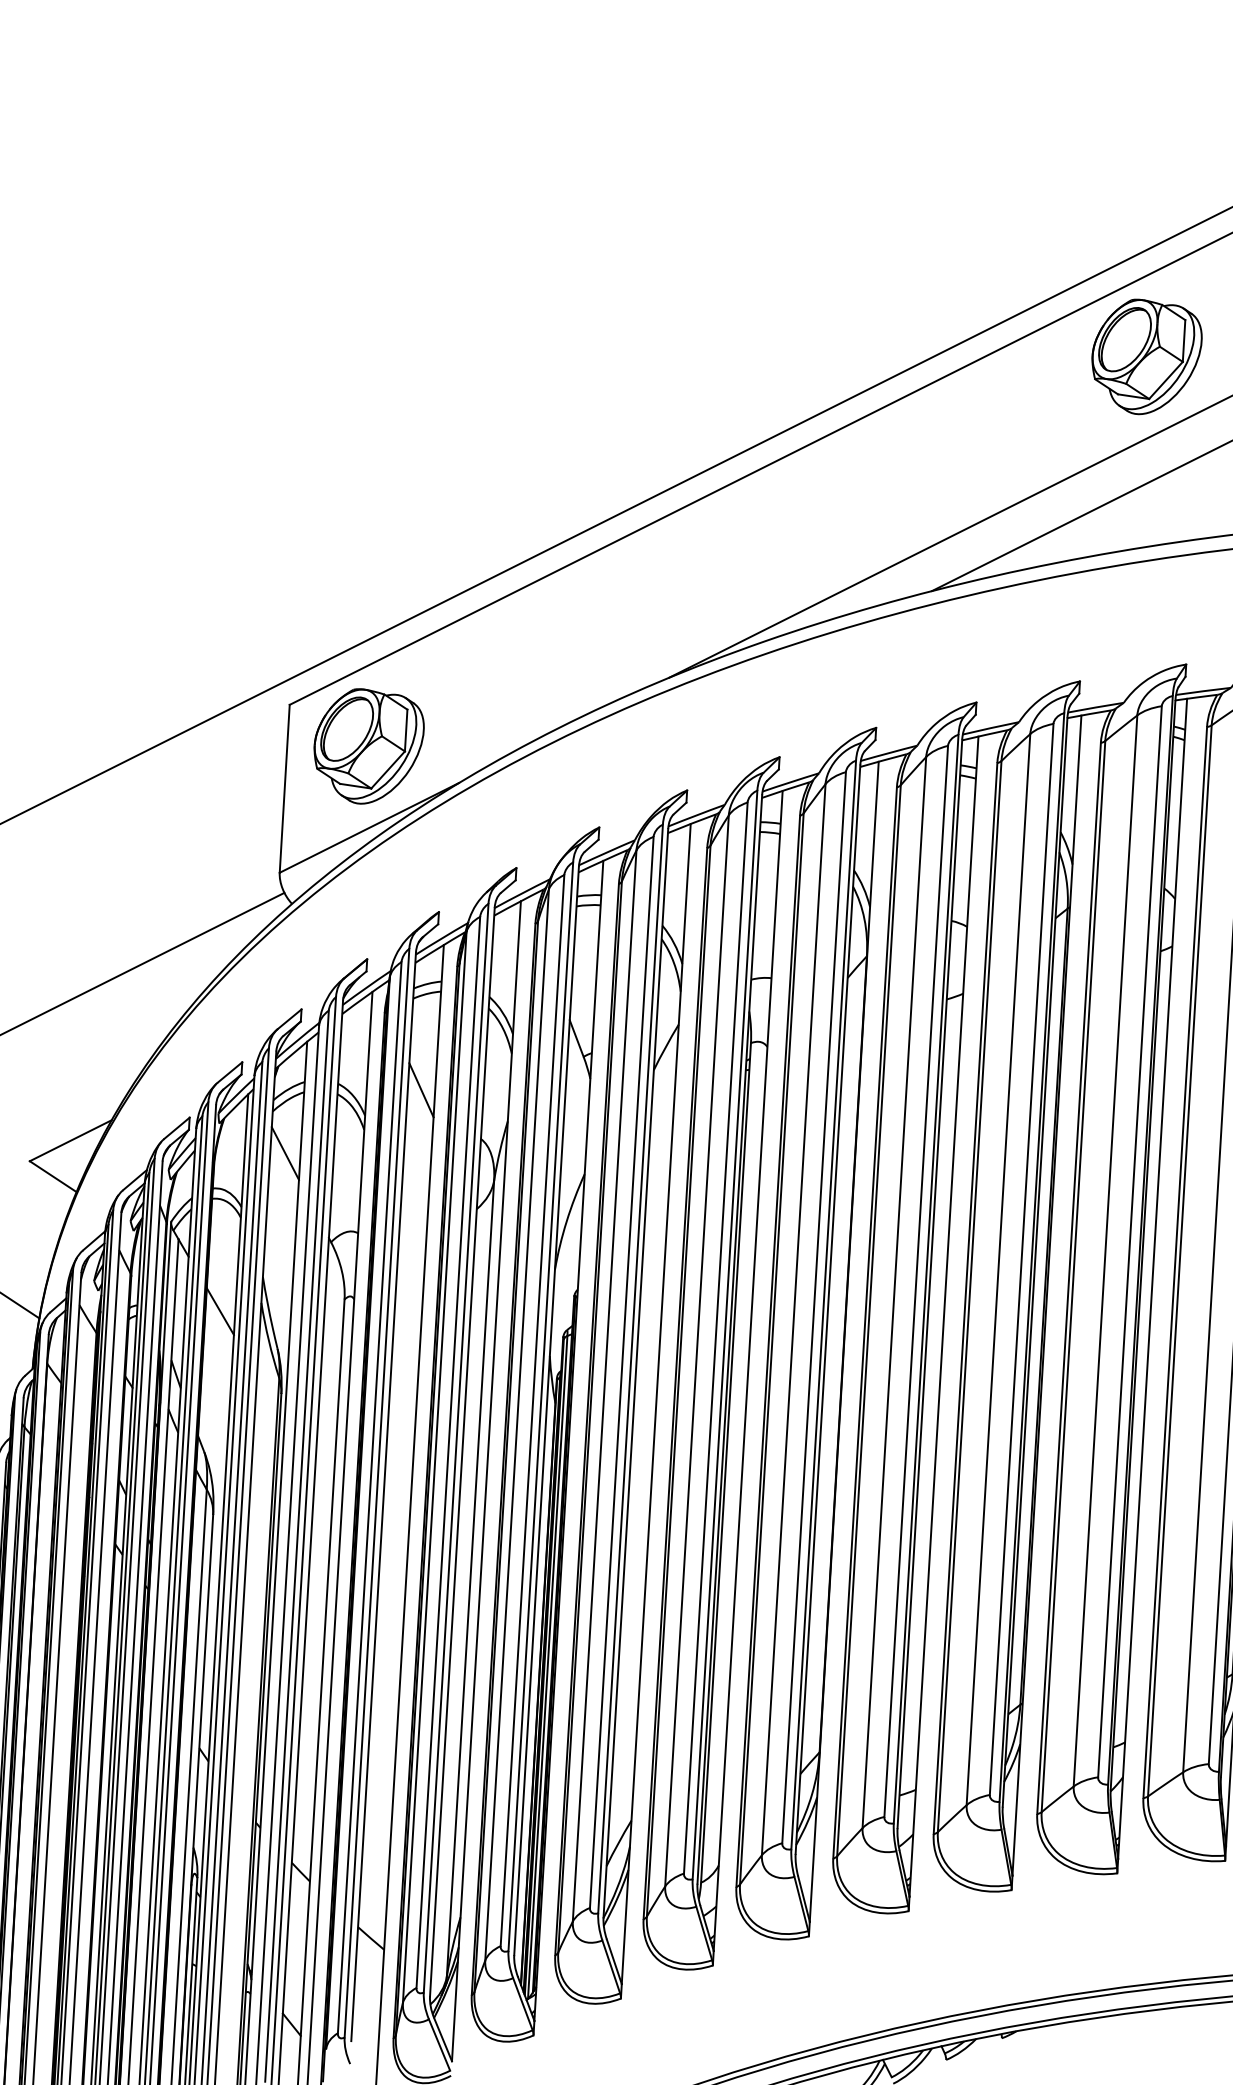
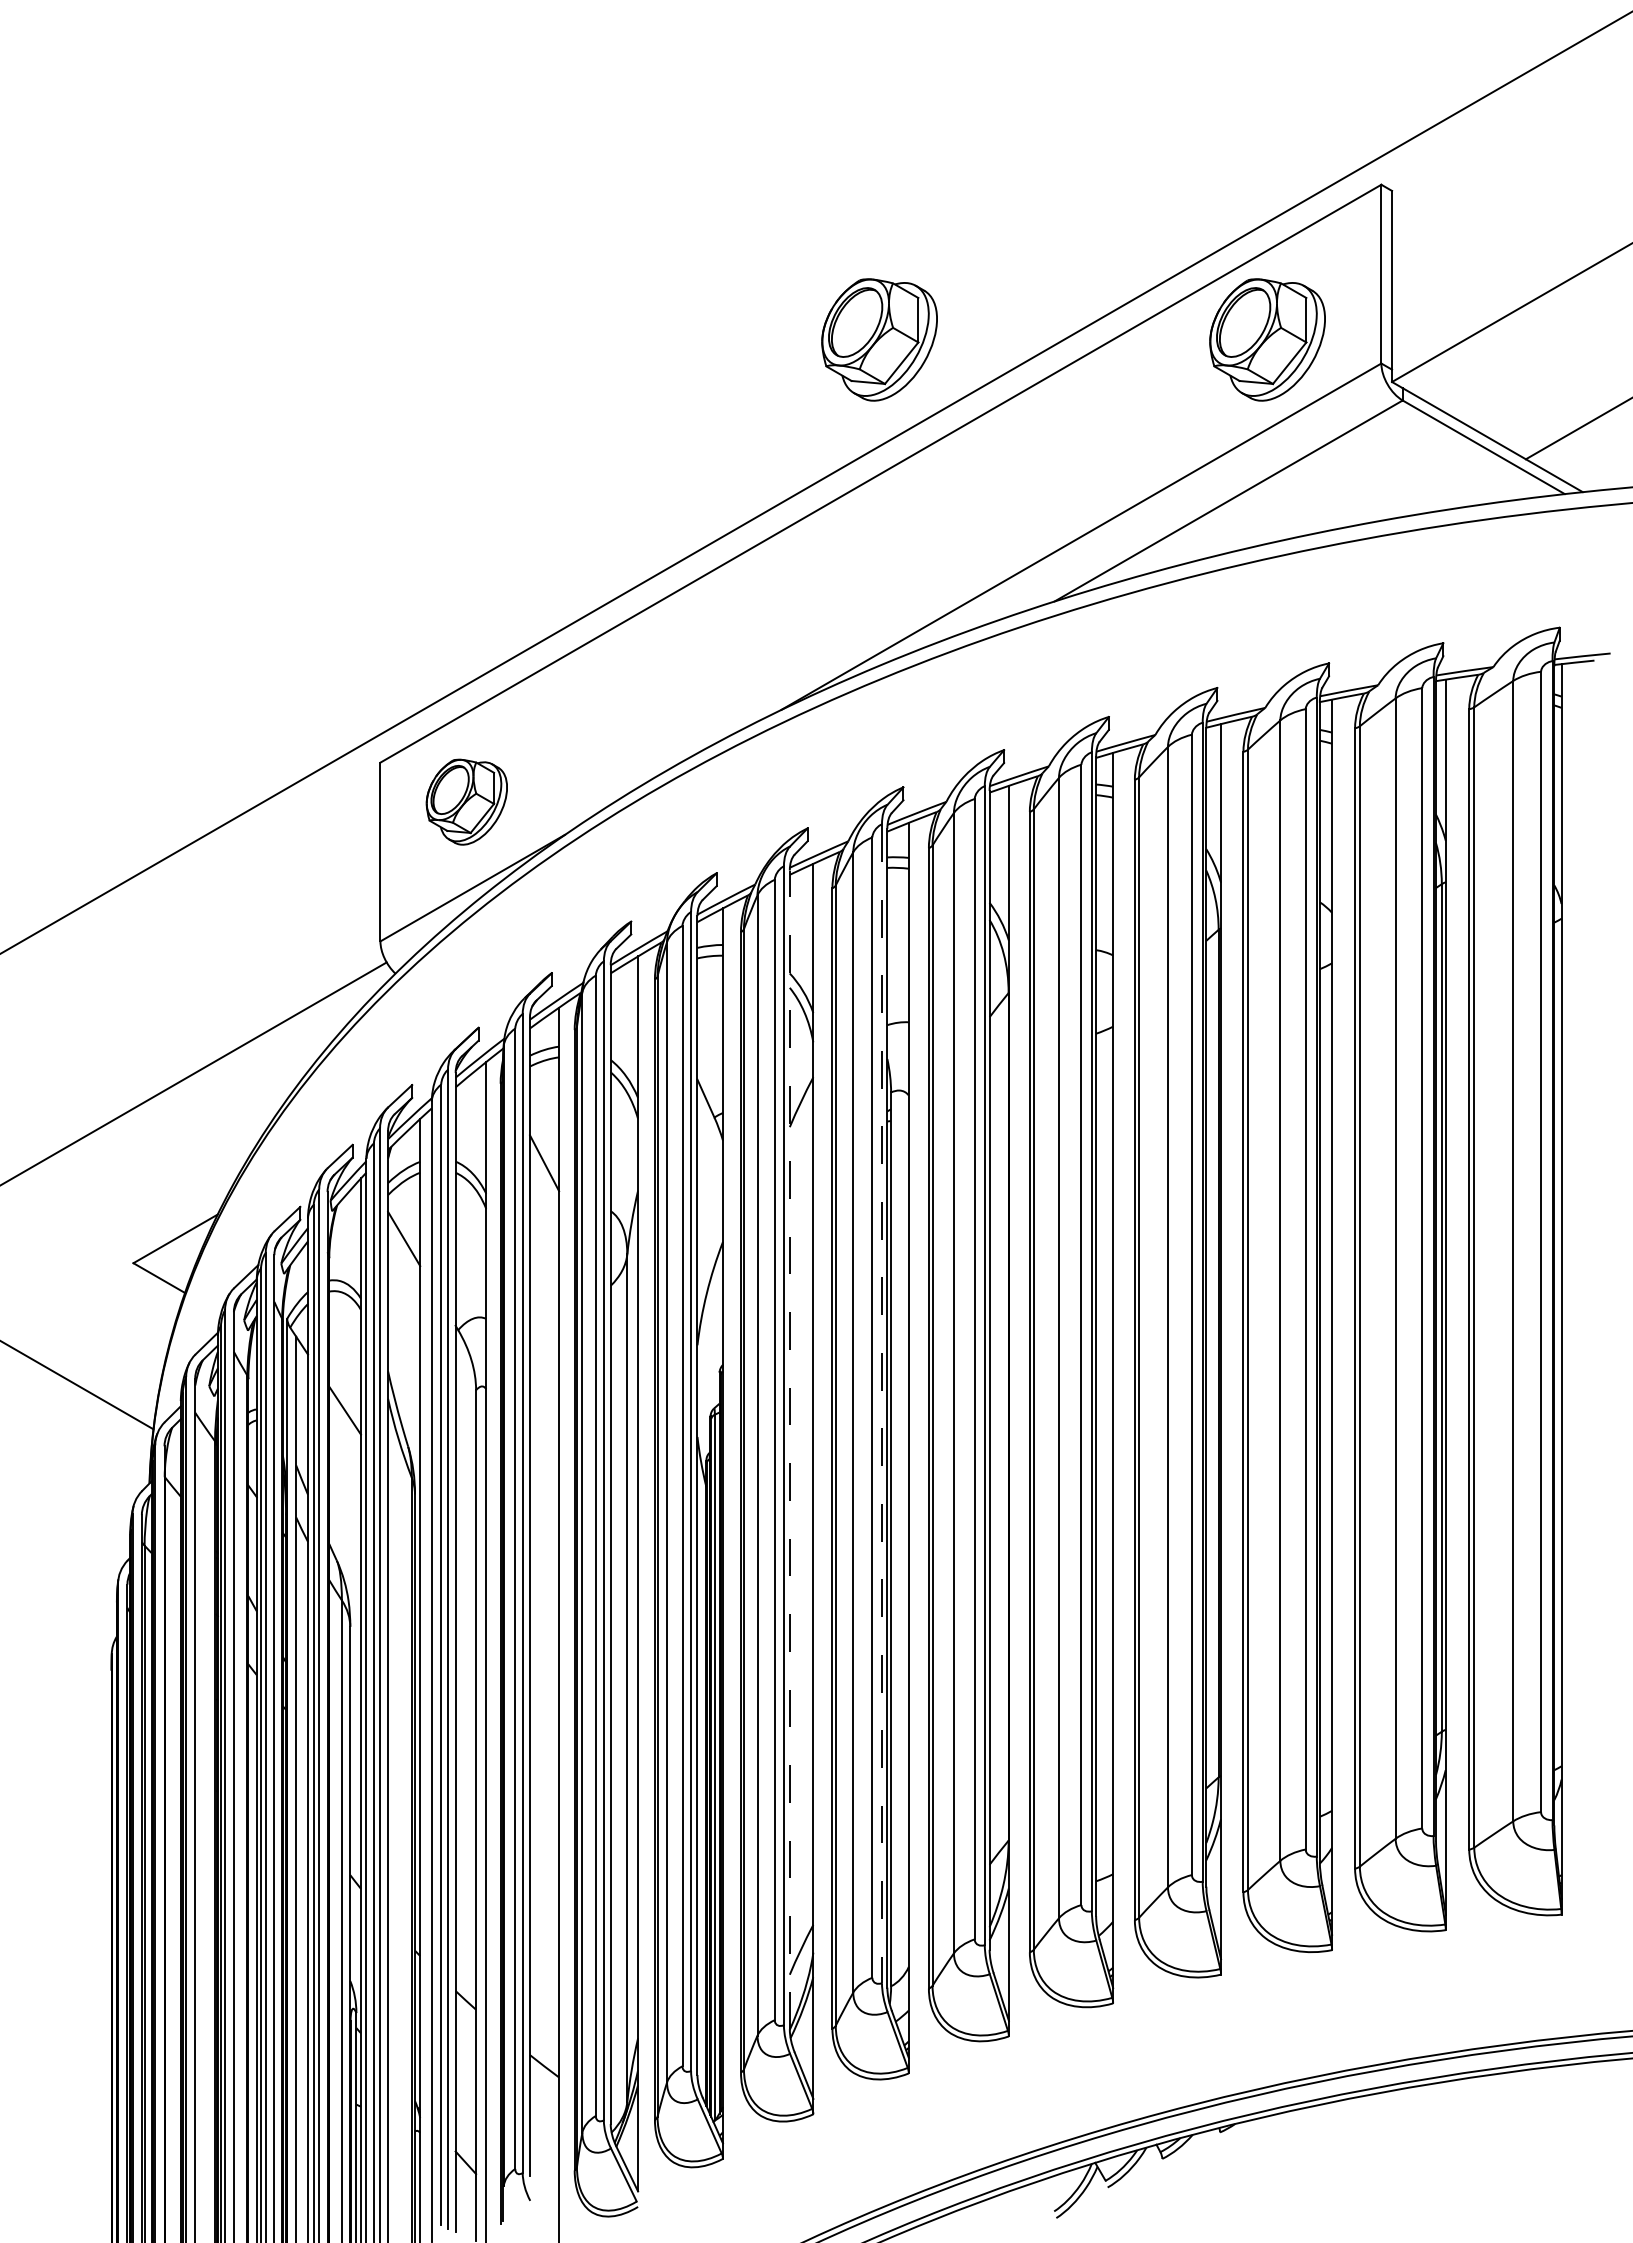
part: (782, 335) -> (879, 339), added
part: (368, 746) -> (466, 801), size x0.7
line: (725, 1335) -> (882, 1404), solid -> dashed
line: (635, 1372) -> (789, 1449), solid -> dashed

